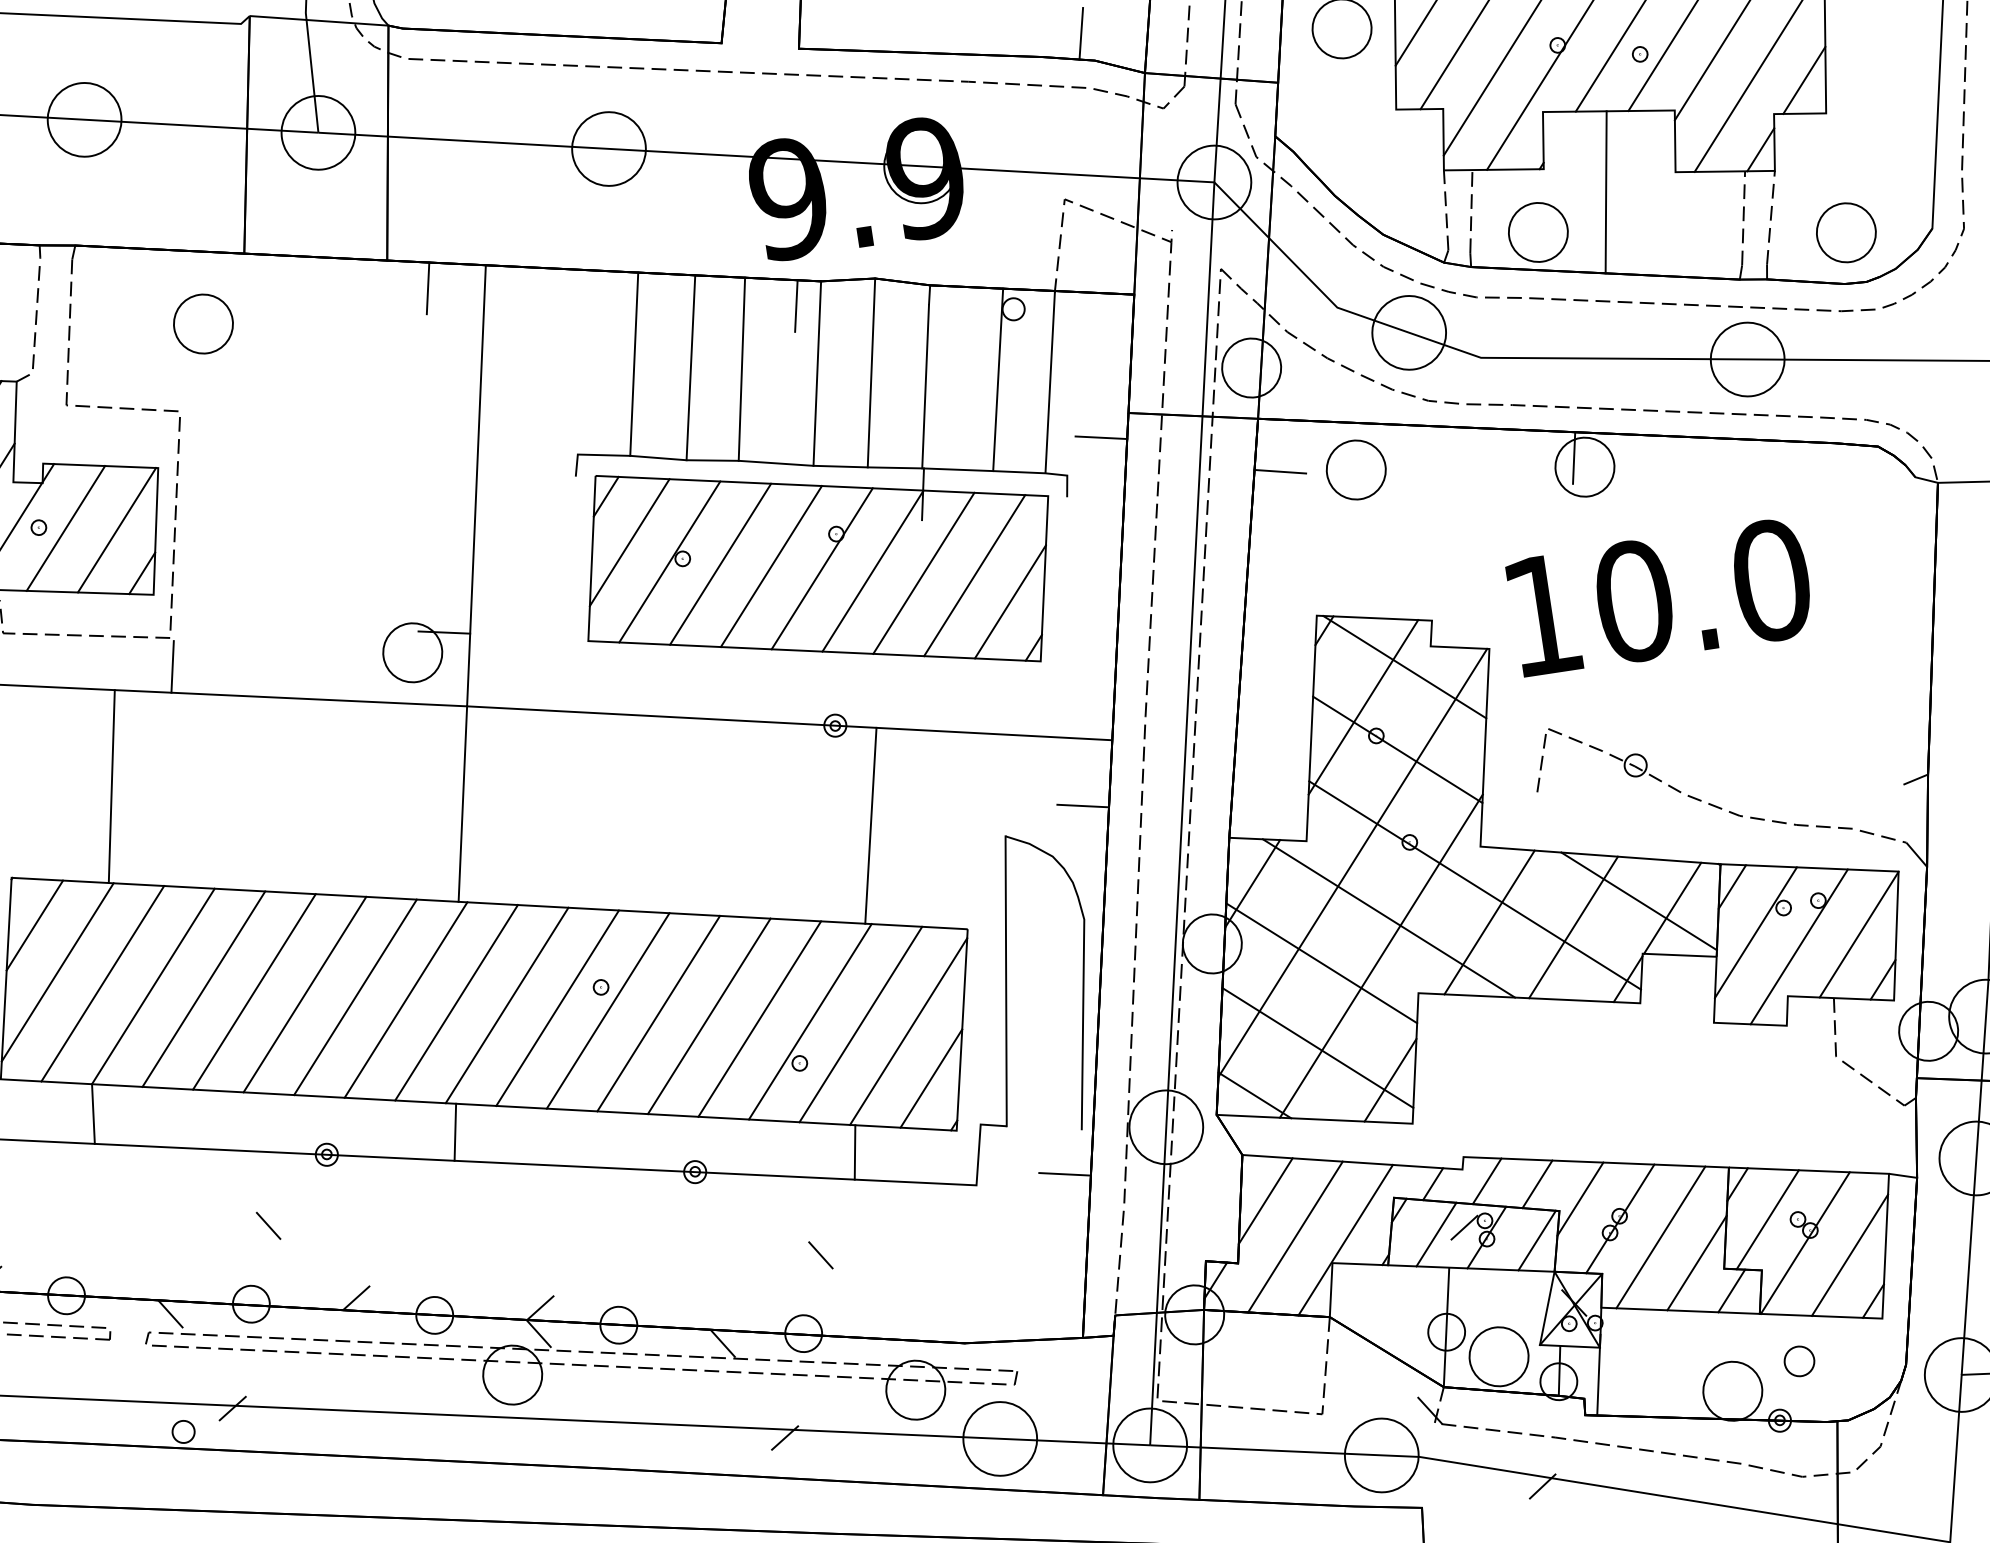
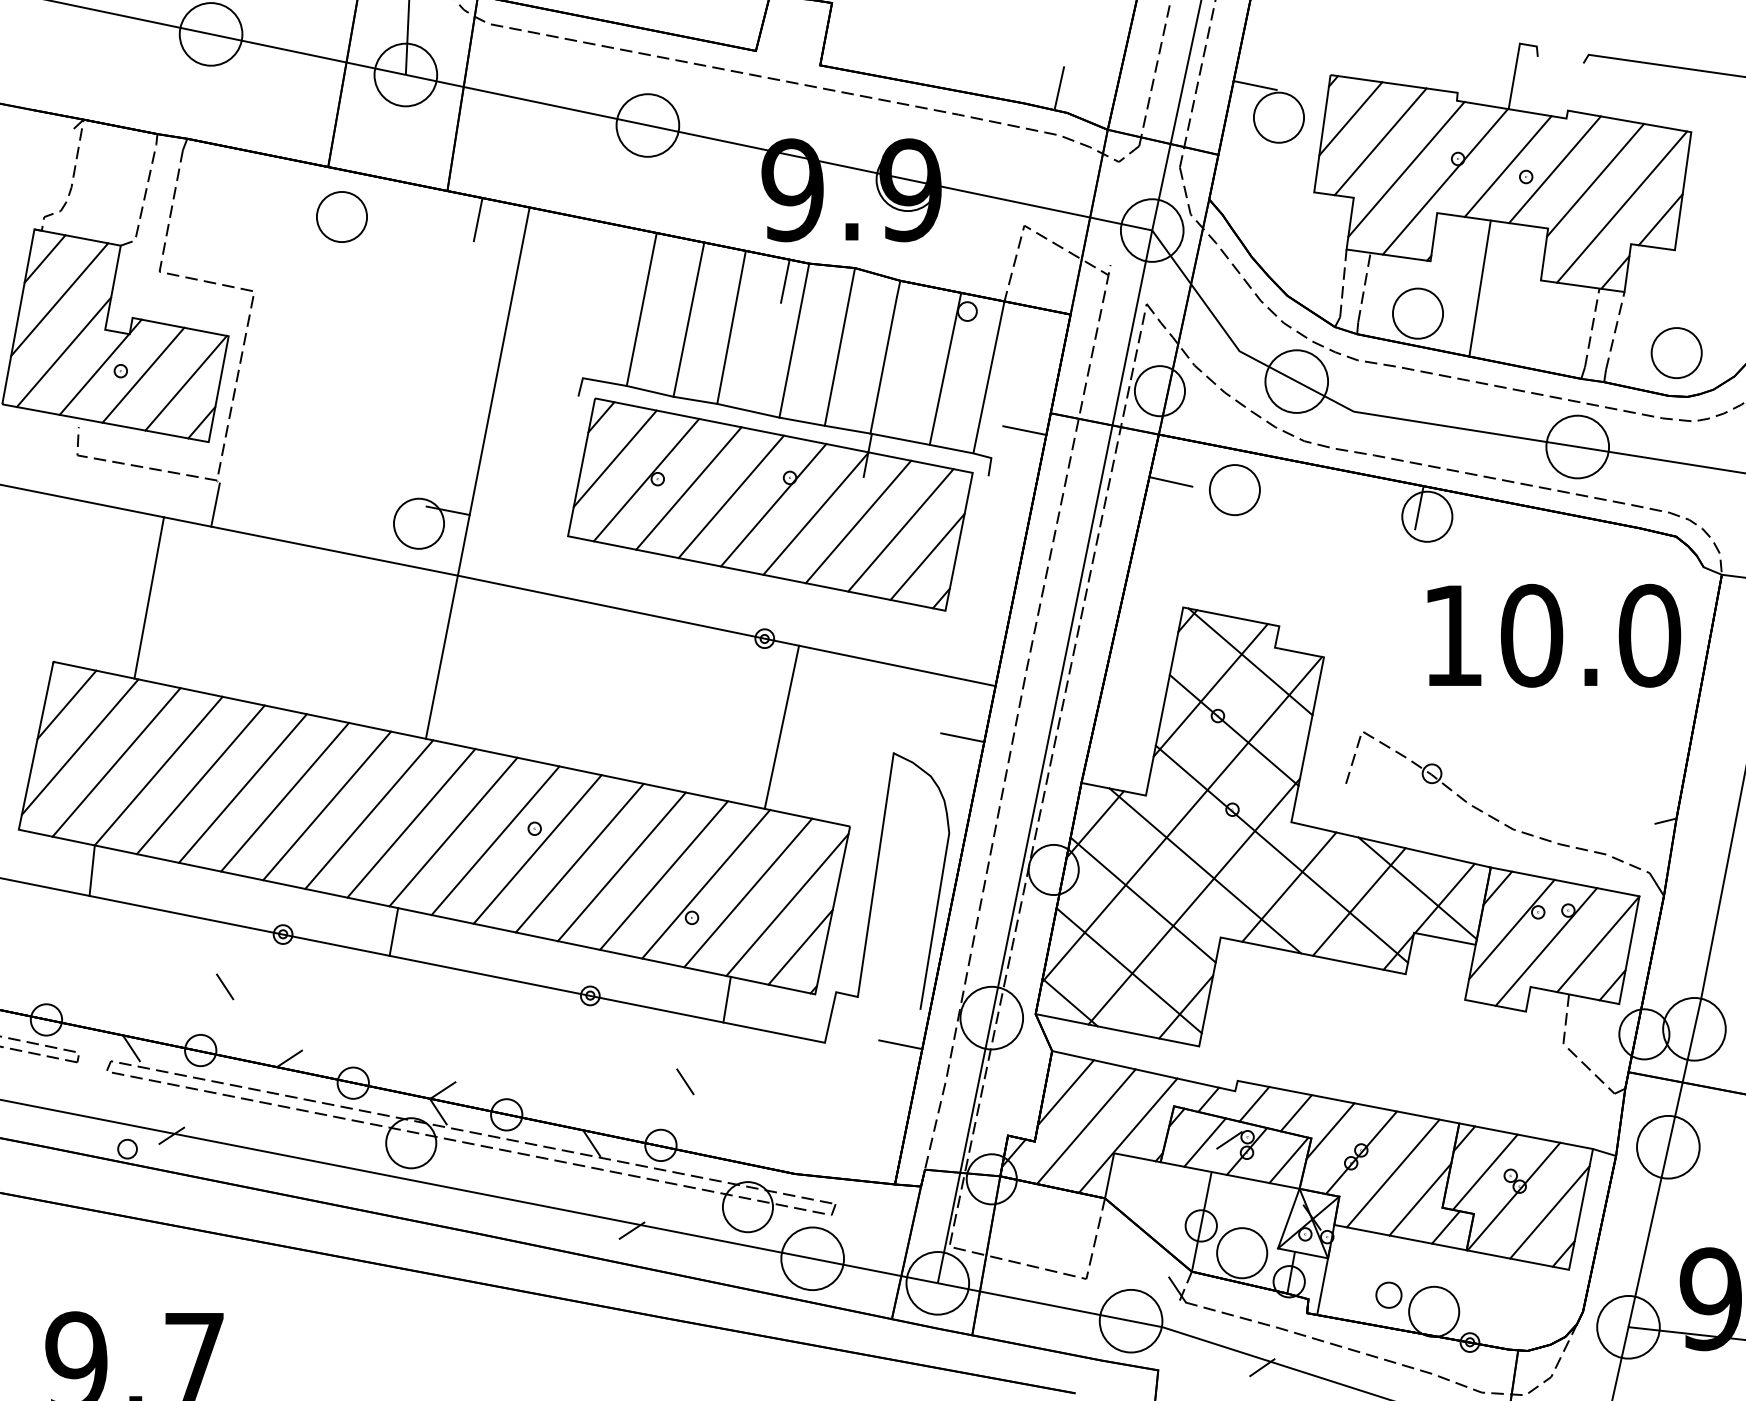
part: (202, 323) -> (341, 216), moved
text: (1660, 597) -> (1554, 635), moved
part: (1798, 1360) -> (1388, 1294), moved

